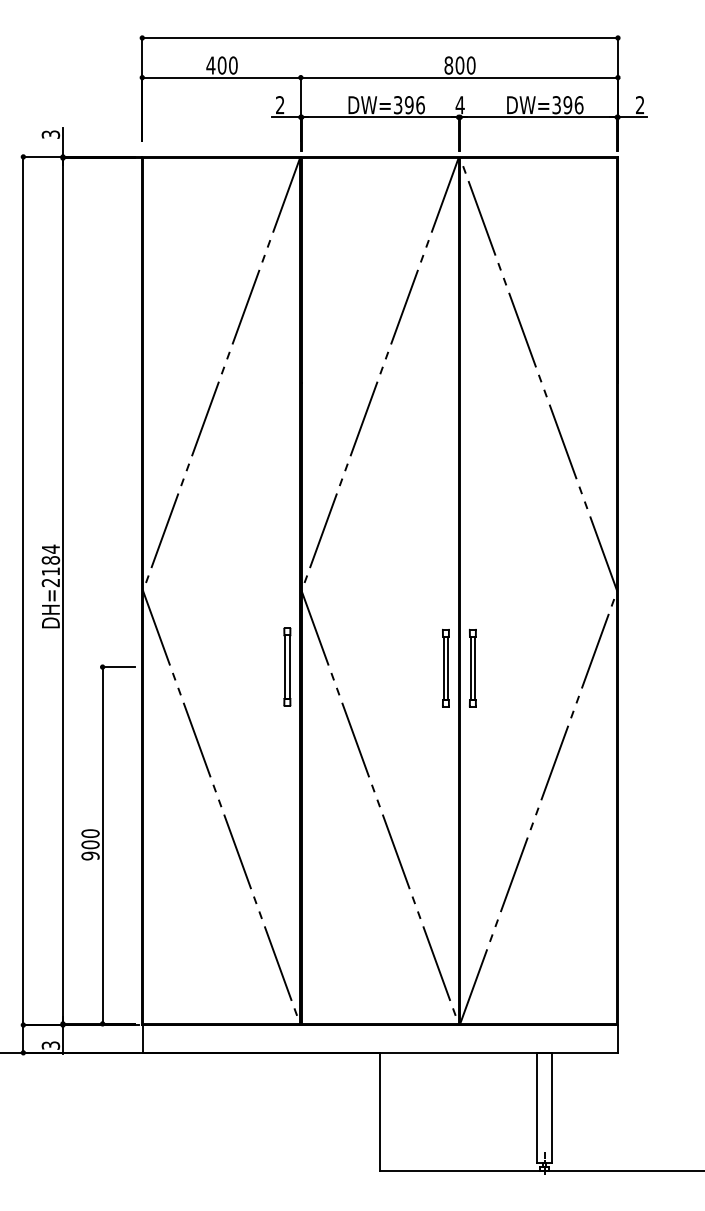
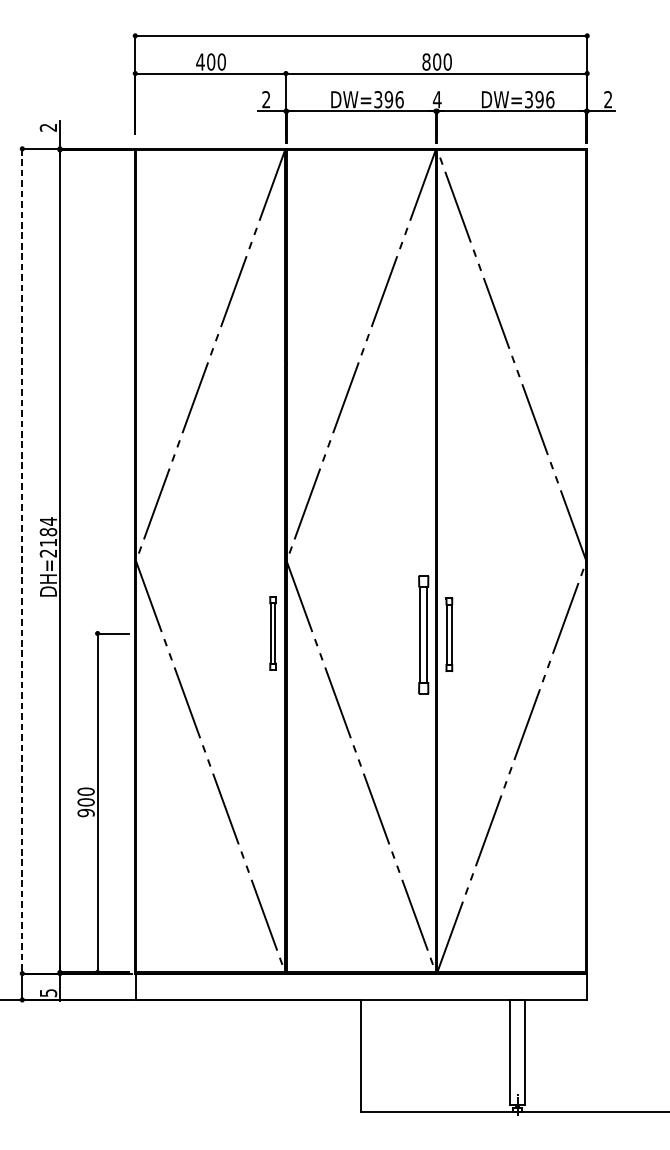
text: (51, 134) -> (49, 127), 3 -> 2
line: (23, 591) -> (22, 561), solid -> dashed
part: (445, 667) -> (423, 633), size x1.6
text: (50, 1045) -> (48, 992), 3 -> 5

